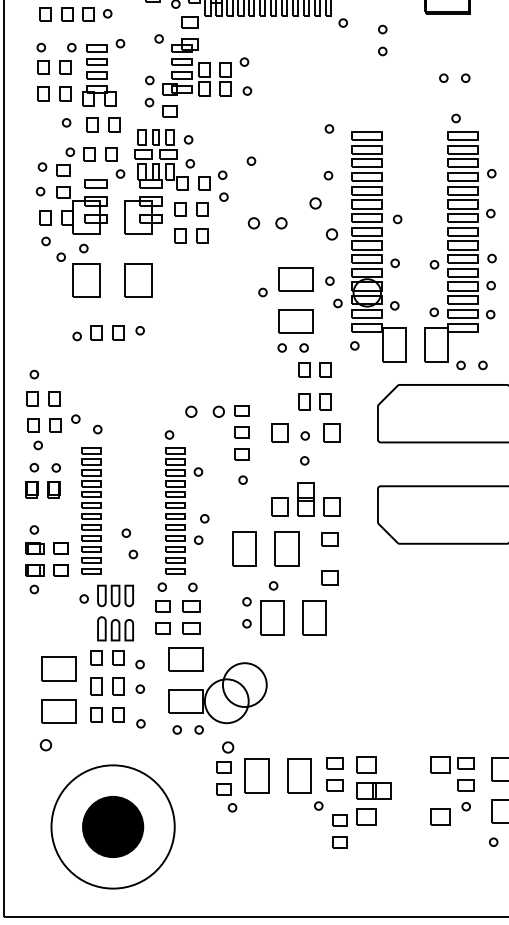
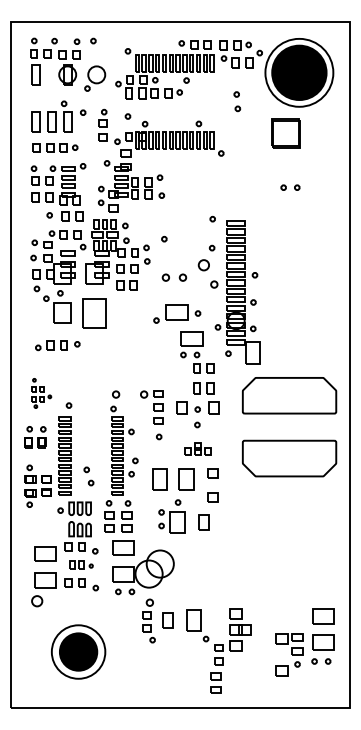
part: (382, 40) -> (245, 164), removed
circle: (316, 203) -> (204, 265), size x1.6
part: (459, 242) -> (293, 289), removed
part: (138, 279) -> (94, 312), size x1.4
part: (296, 281) -> (177, 313), moved
part: (108, 332) -> (57, 345), moved
part: (53, 410) -> (41, 393), size x0.6
circle: (191, 411) -> (116, 394), moved
part: (304, 498) -> (197, 448), size x0.6
part: (314, 618) -> (203, 522), size x0.7
part: (117, 685) -> (81, 564), size x0.7
circle: (45, 745) -> (36, 601), size x1.6
part: (333, 772) -> (215, 682), moved
part: (256, 776) -> (167, 620), size x0.7
part: (453, 790) -> (289, 654), moved
circle: (112, 826) -> (78, 651), size x0.7

